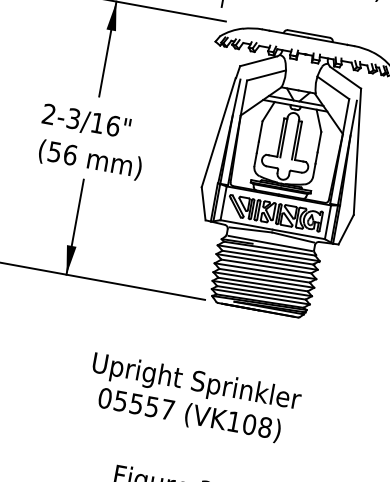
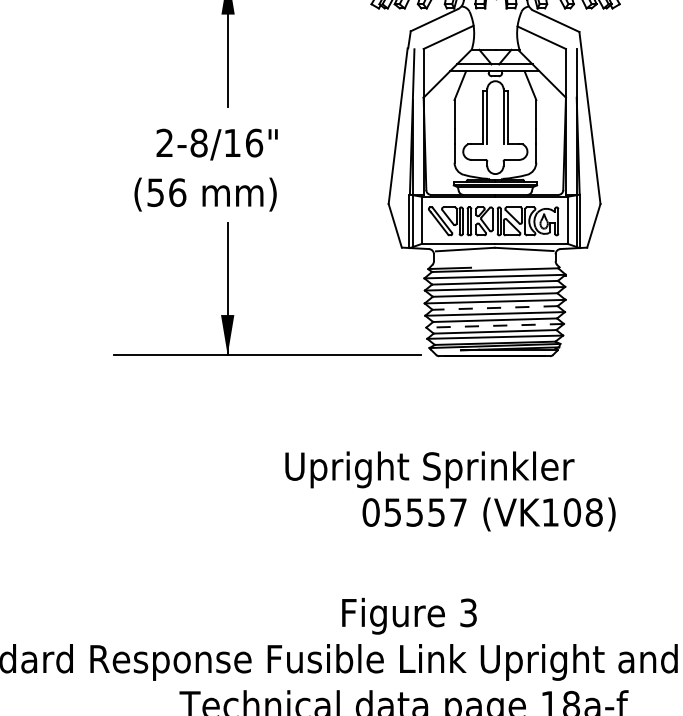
text: (73, 118) -> (198, 142), 2-3/16" -> 2-8/16"
text: (90, 159) -> (205, 194), moved
line: (269, 243) -> (494, 263), removed
line: (264, 275) -> (495, 307), solid -> dashed
line: (262, 288) -> (495, 325), solid -> dashed
text: (189, 415) -> (488, 514), moved

